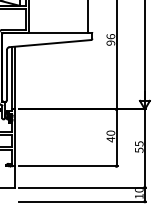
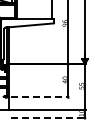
line: (69, 166) -> (40, 97), solid -> dashed
line: (84, 202) -> (49, 118), solid -> dashed

